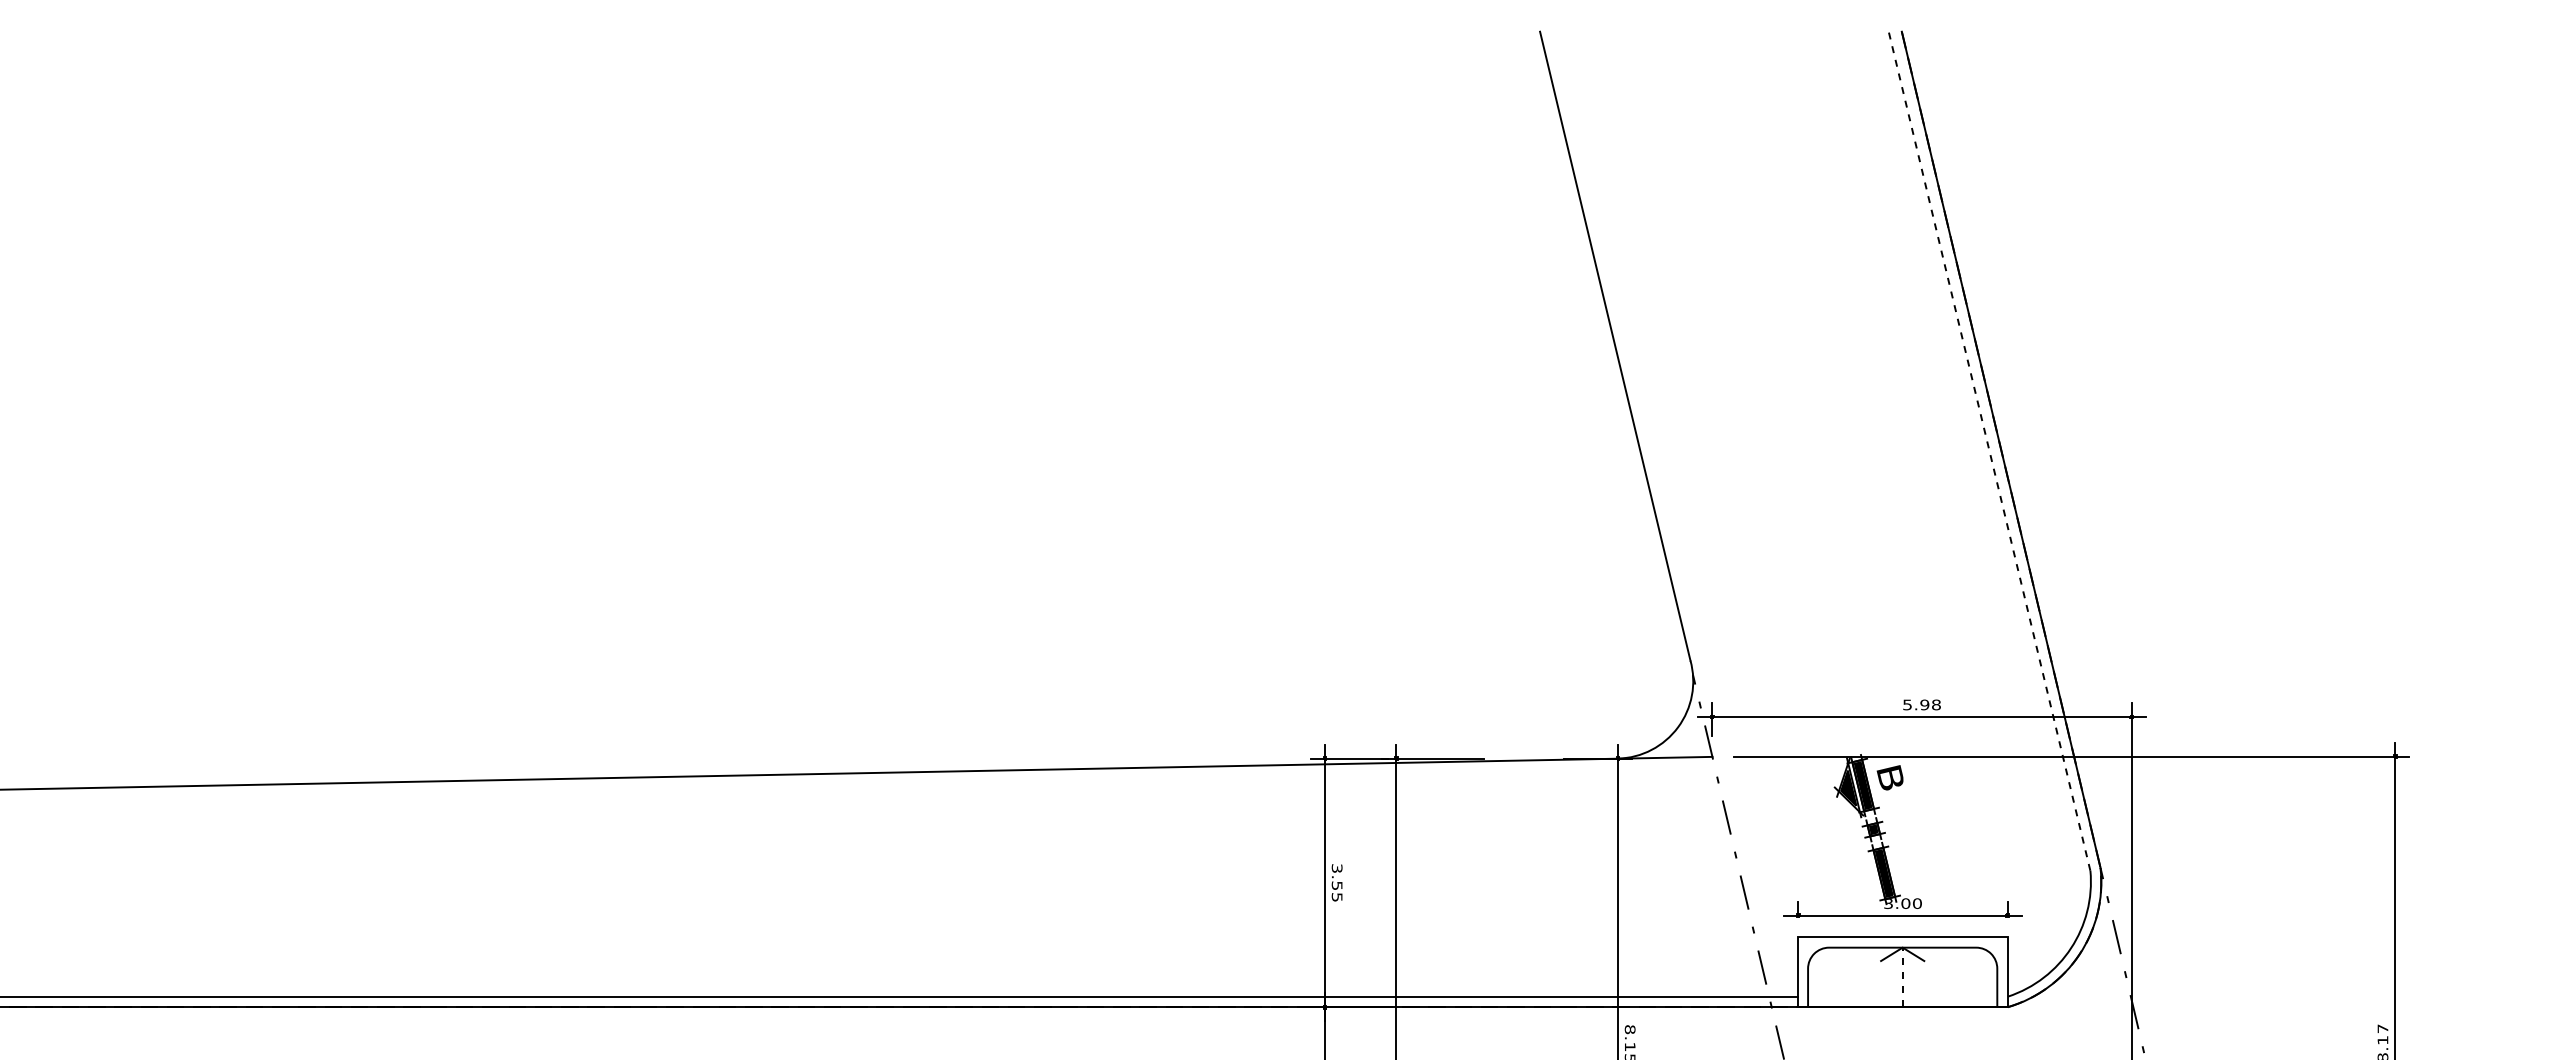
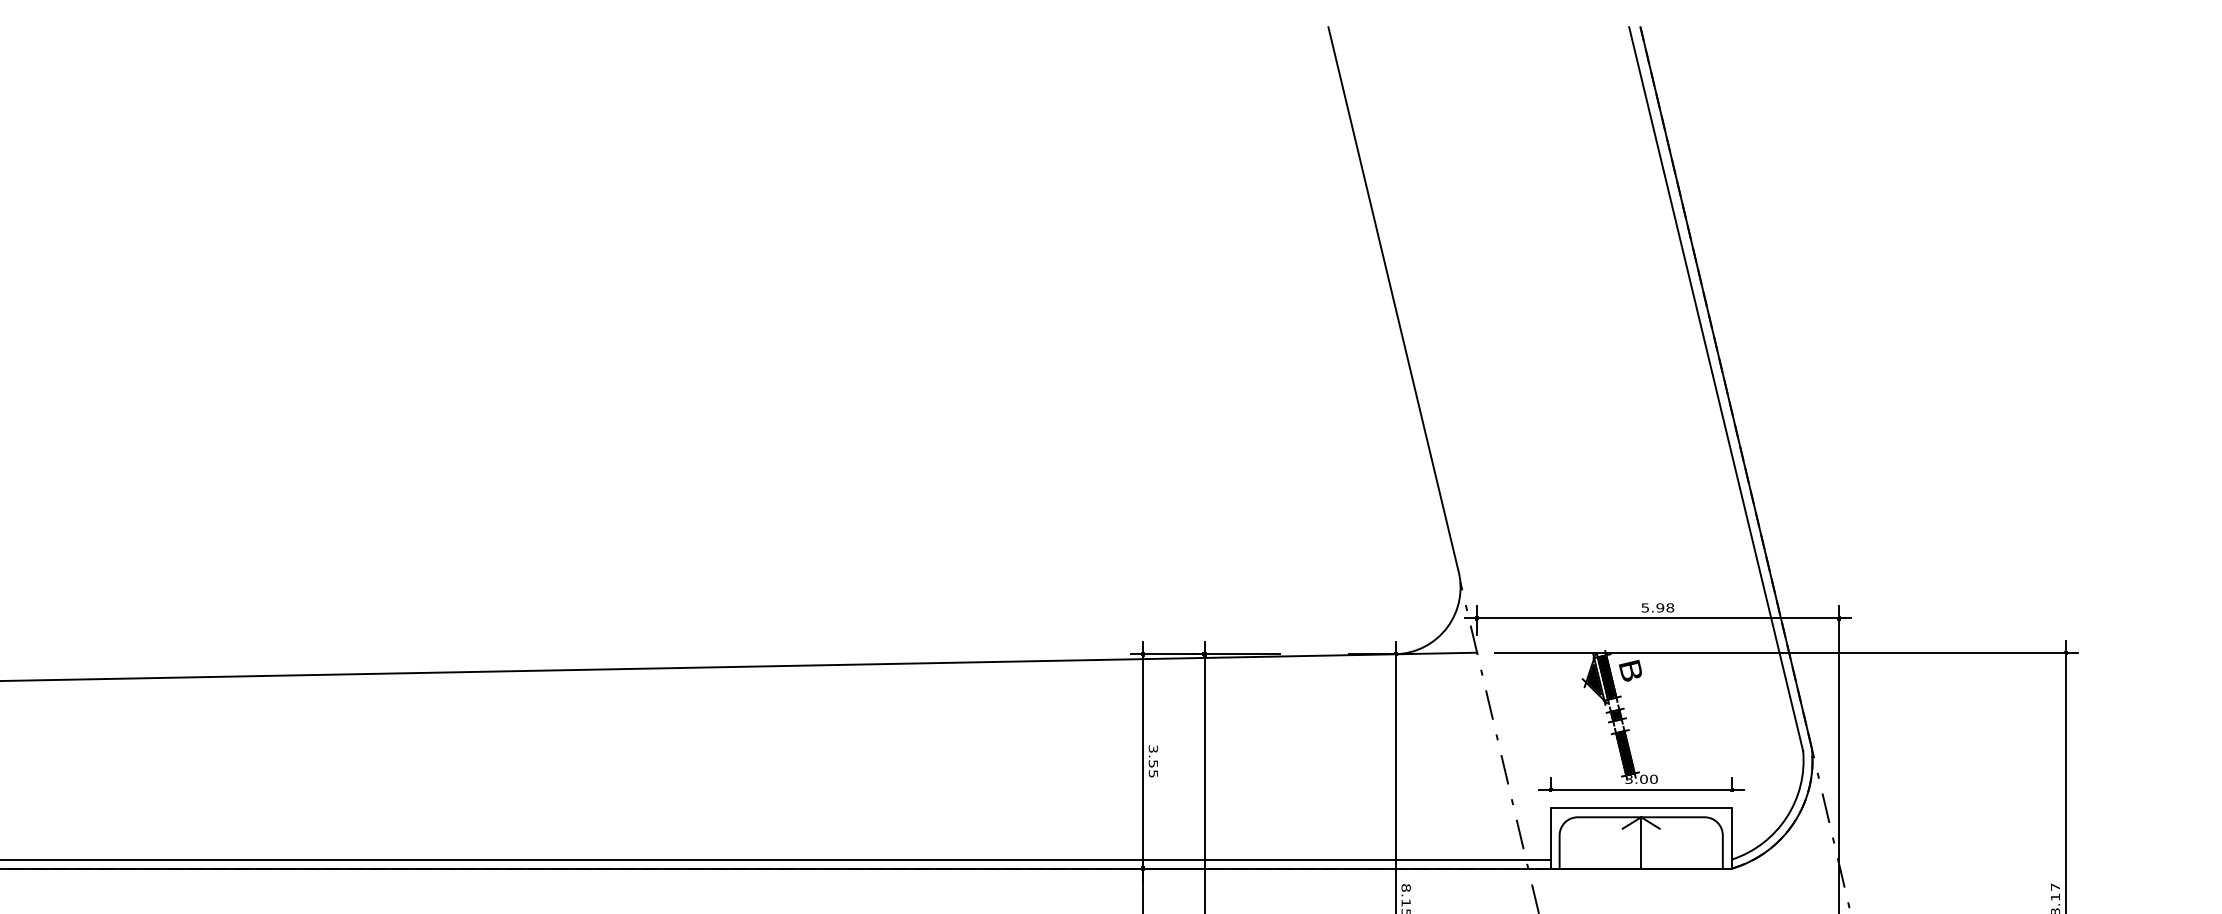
line: (1989, 450) -> (1716, 388), dashed -> solid
line: (1902, 977) -> (1641, 843), dashed -> solid

